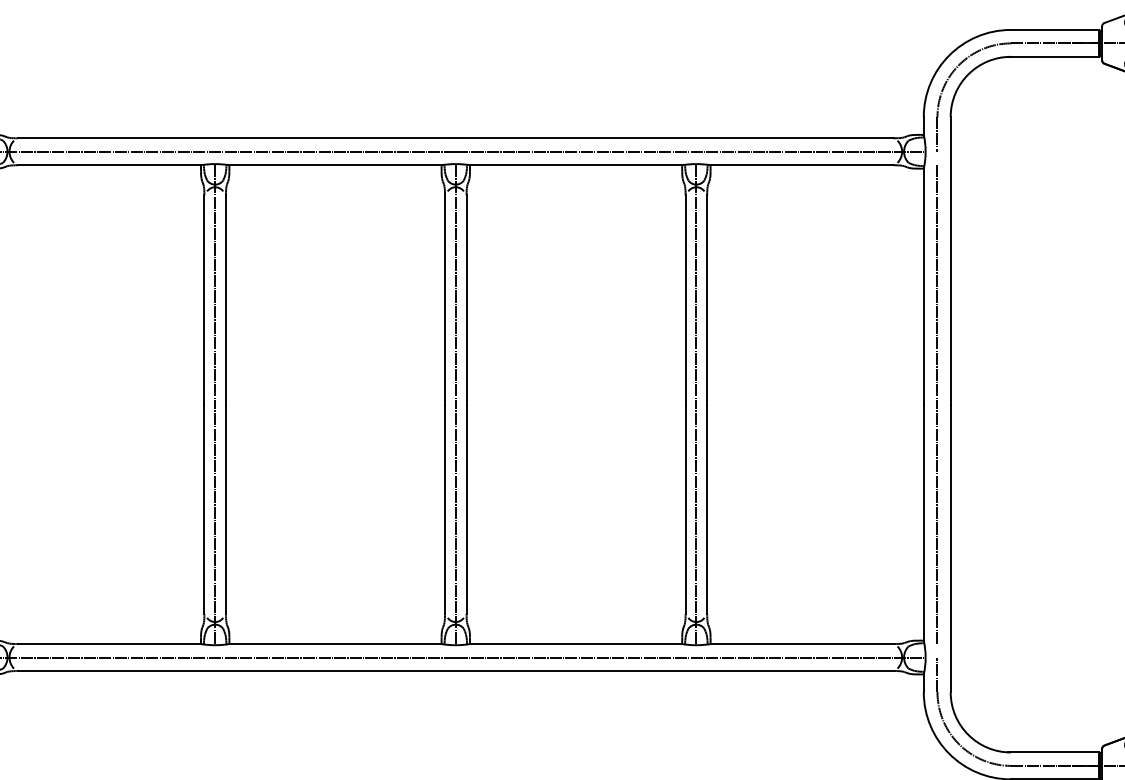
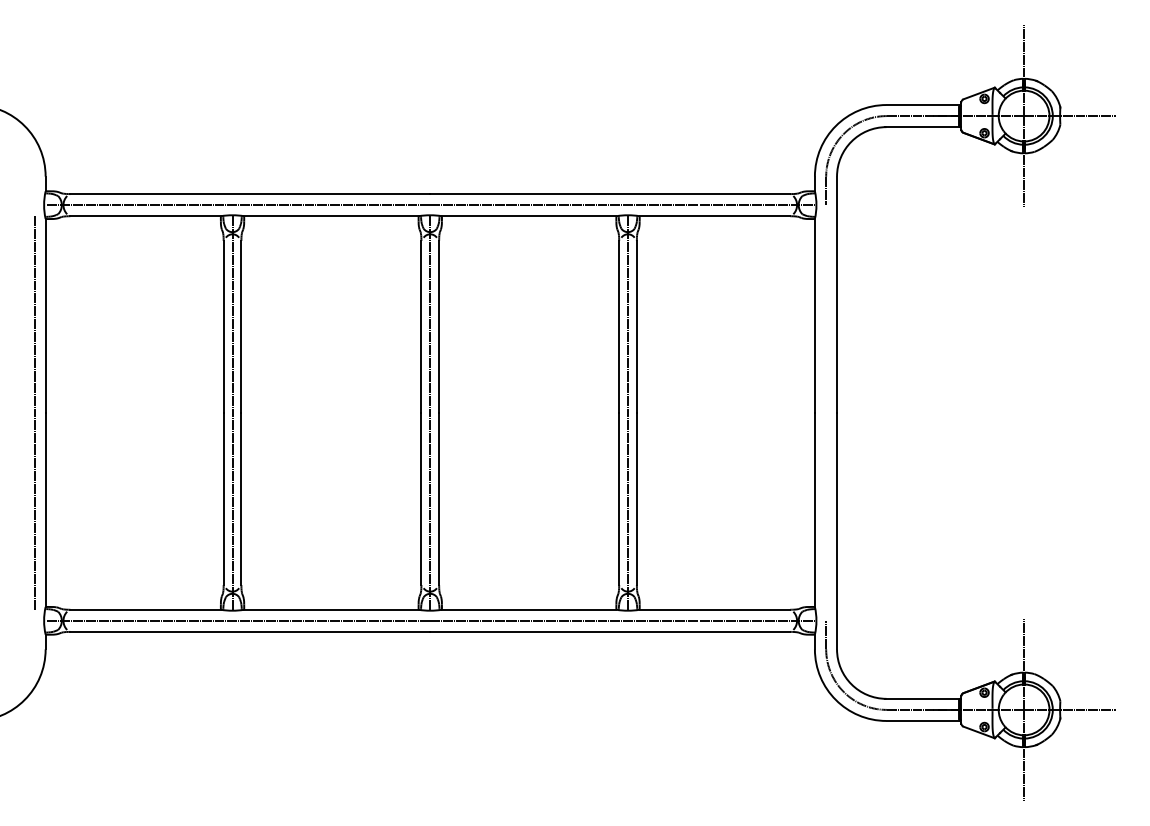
line: (936, 404) -> (825, 412), removed

